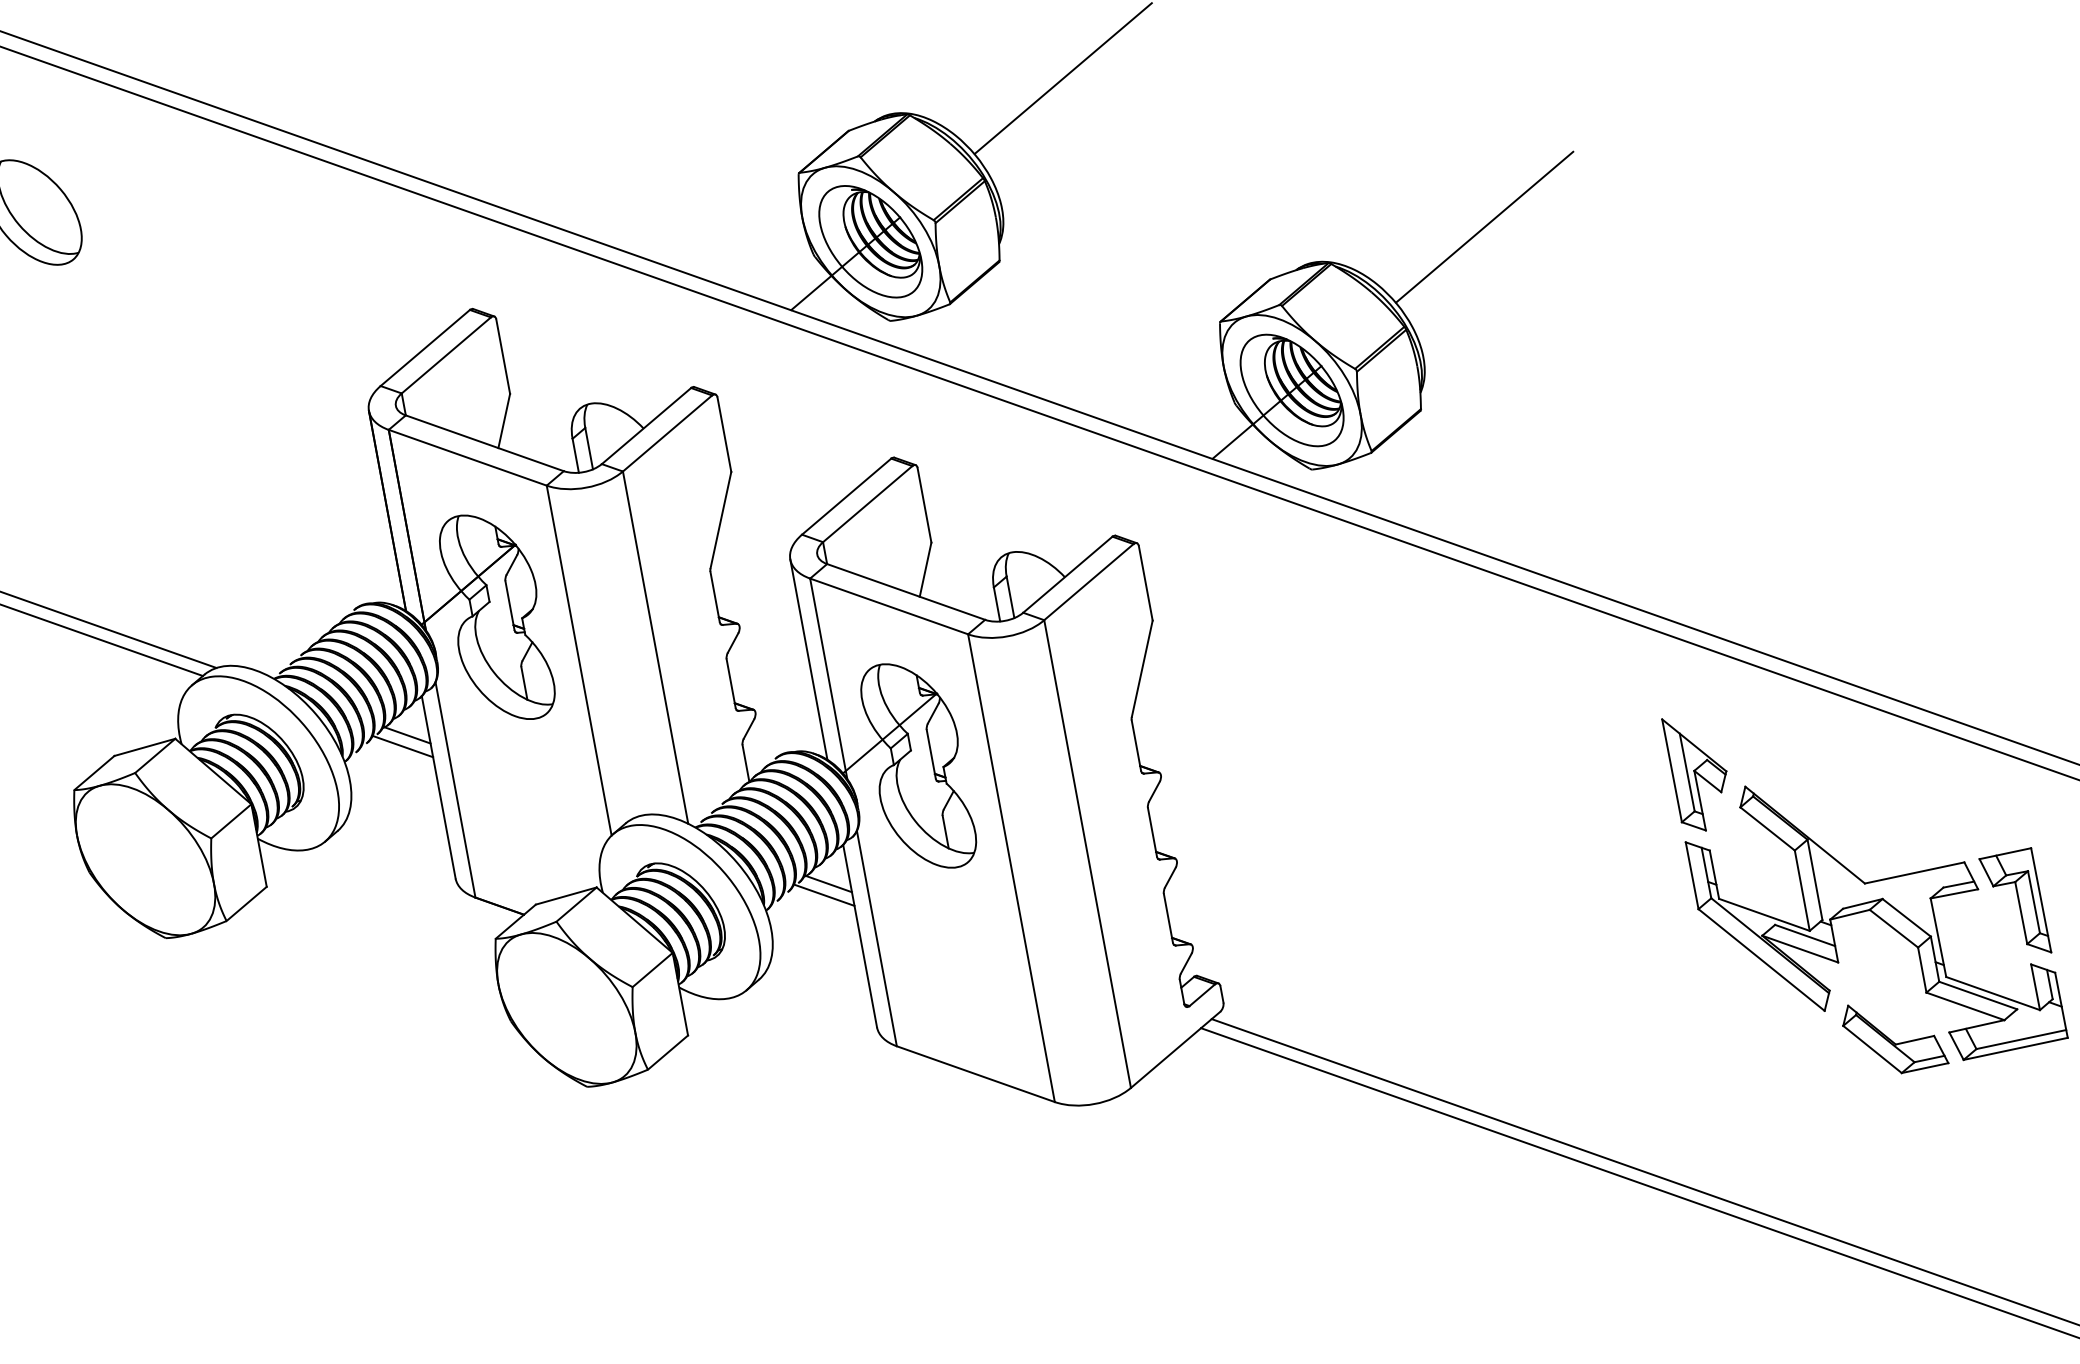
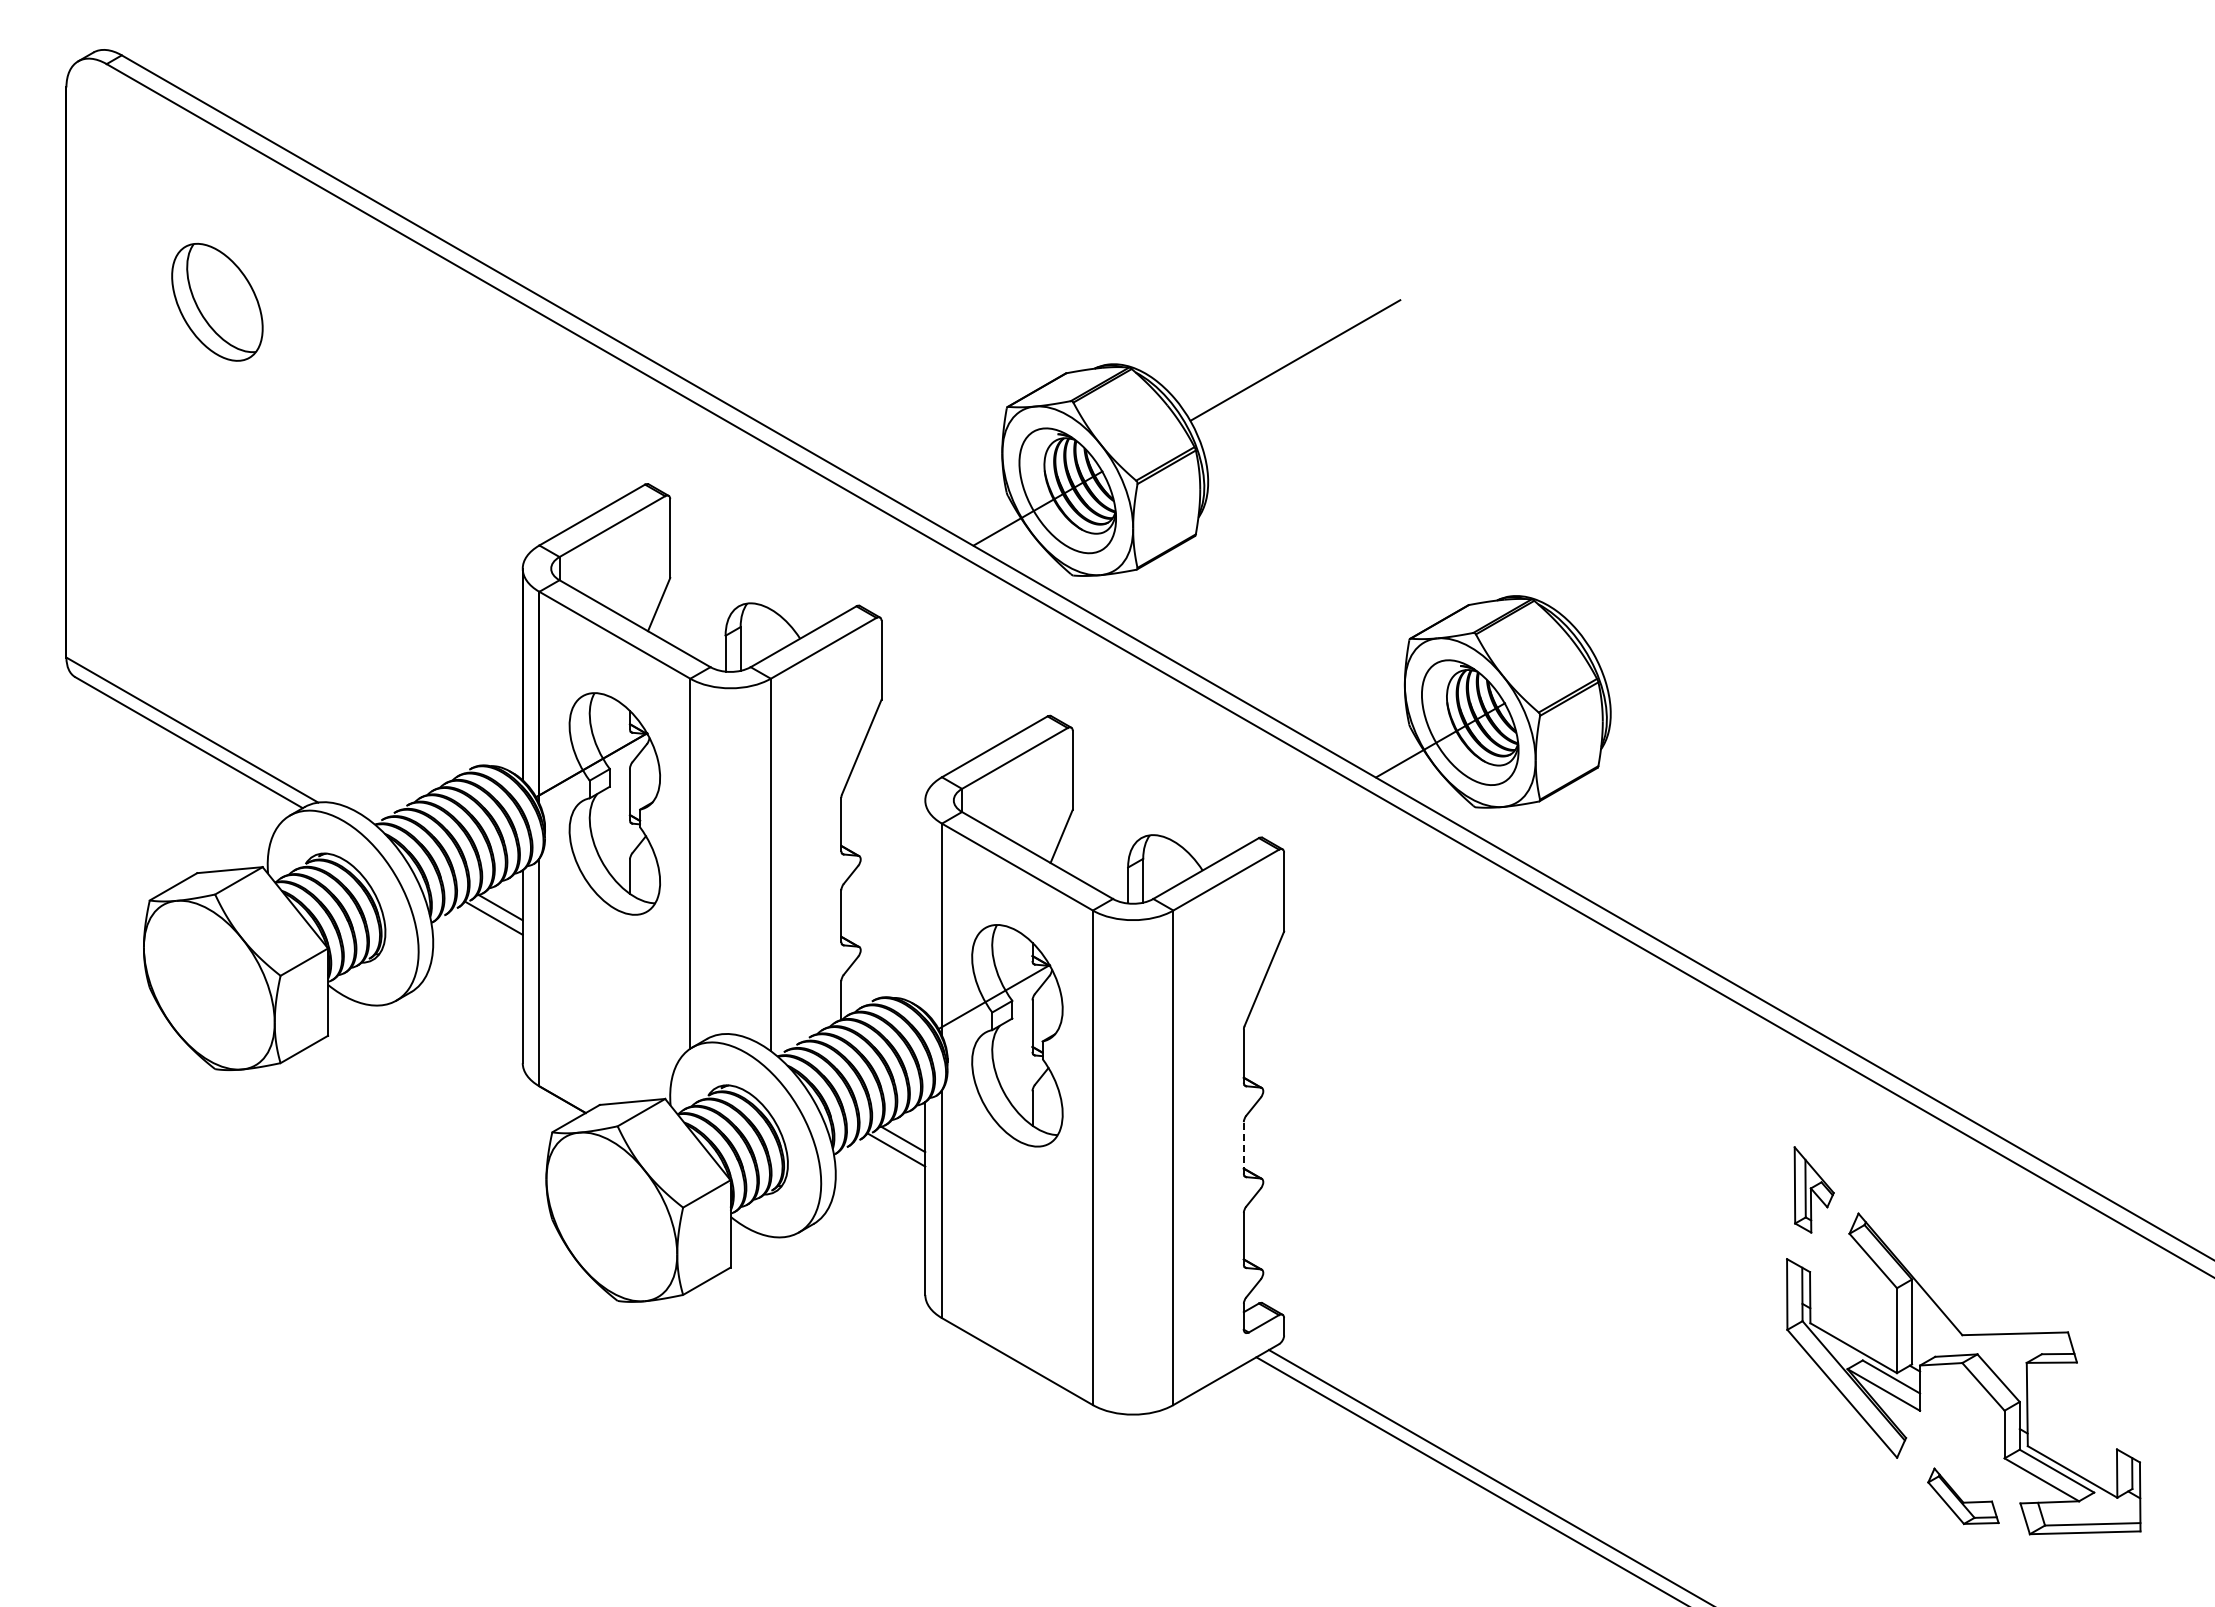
line: (1484, 226) -> (1697, 591), removed
line: (809, 659) -> (925, 906), removed
part: (1699, 771) -> (1814, 1189), size x0.7
line: (1152, 832) -> (1243, 1147), solid -> dashed
part: (2014, 904) -> (2111, 1385), removed
part: (1894, 1034) -> (1963, 1495), size x0.7

